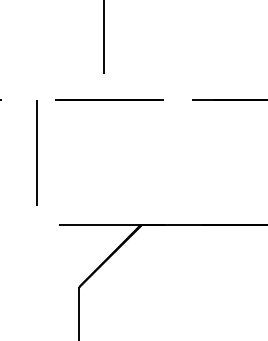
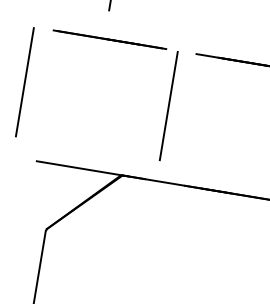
line: (174, 152) -> (168, 105), added

